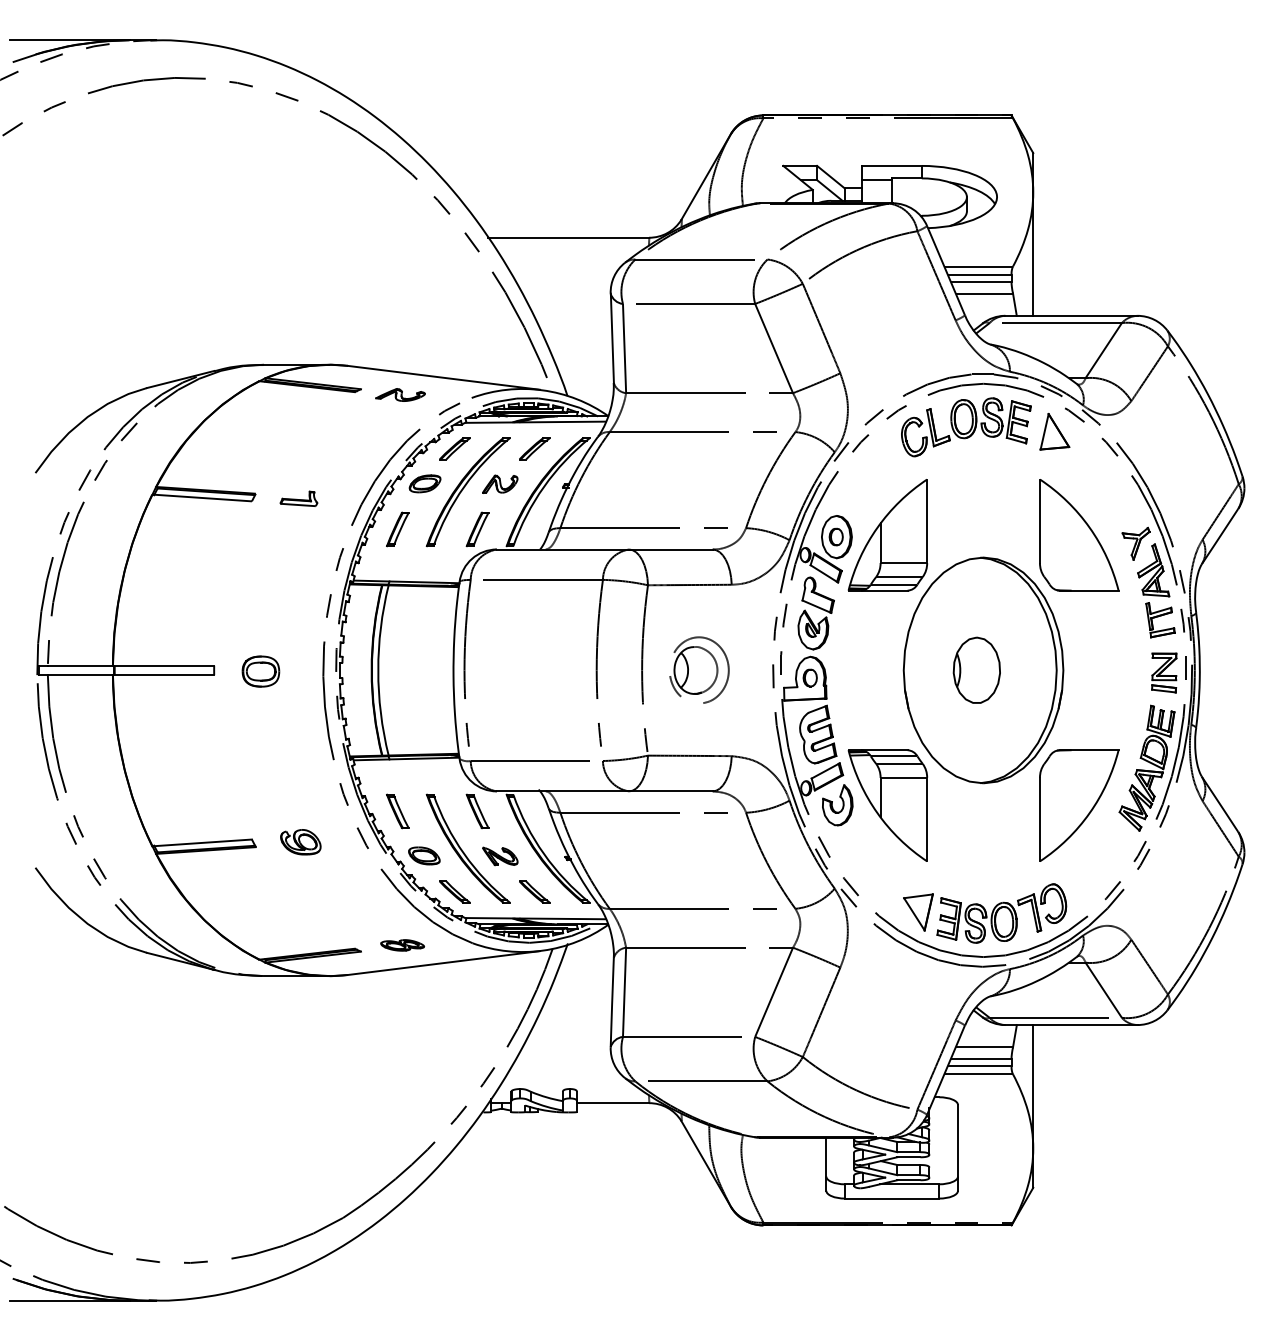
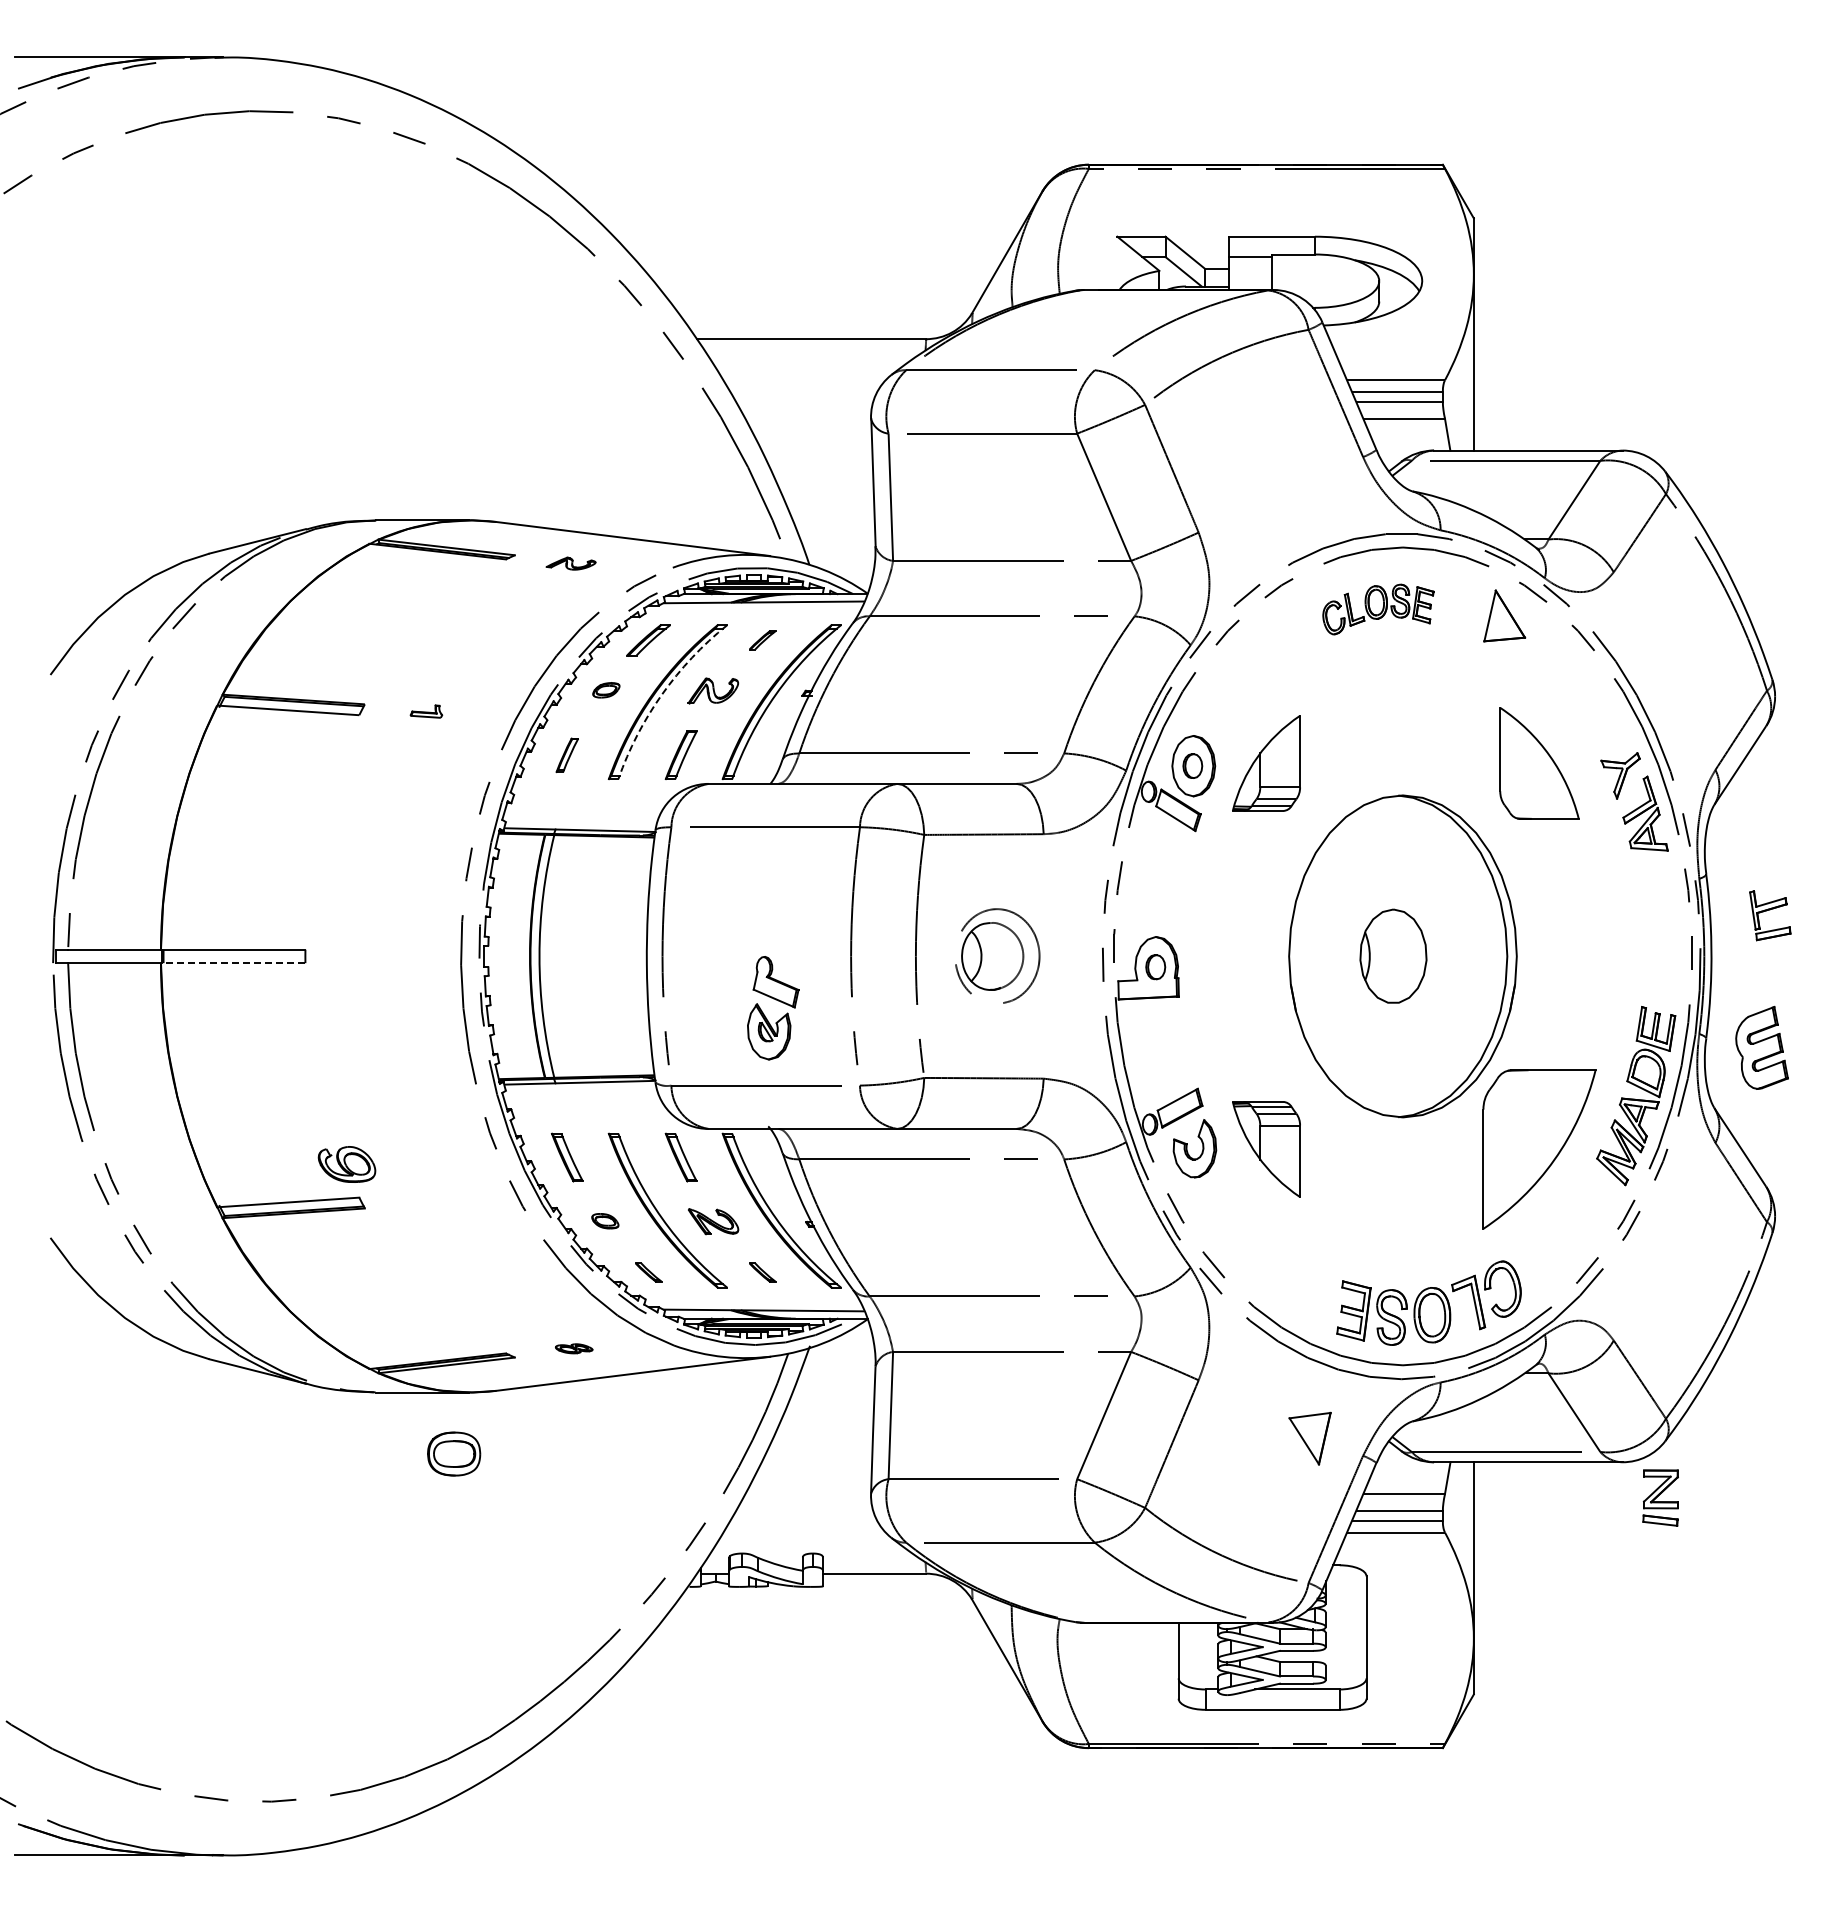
part: (400, 395) -> (570, 563), size x0.7
part: (966, 427) -> (1378, 609), size x0.6
part: (534, 448) -> (762, 640), size x0.6
part: (425, 484) -> (606, 690), size x0.6
arc: (464, 486) -> (662, 694), solid -> dashed
part: (299, 498) -> (426, 711), size x0.6
part: (397, 529) -> (567, 755), size x0.7
part: (887, 535) -> (1266, 763), size x0.6
part: (1079, 535) -> (1539, 763), size x0.7
part: (817, 608) -> (775, 1000), moved
part: (1160, 620) -> (1770, 915), moved
part: (261, 671) -> (454, 1453), moved
part: (1164, 672) -> (1660, 1497), moved
line: (163, 675) -> (232, 963), solid -> dashed
part: (817, 734) -> (1761, 1047), moved
part: (887, 805) -> (1266, 1149), size x0.6
part: (300, 842) -> (346, 1164), moved
part: (424, 856) -> (605, 1221), size x0.6
part: (454, 892) -> (648, 1272), size x0.6
part: (534, 892) -> (762, 1272), size x0.6
part: (918, 912) -> (1309, 1438), moved
part: (402, 945) -> (573, 1348), size x0.6

